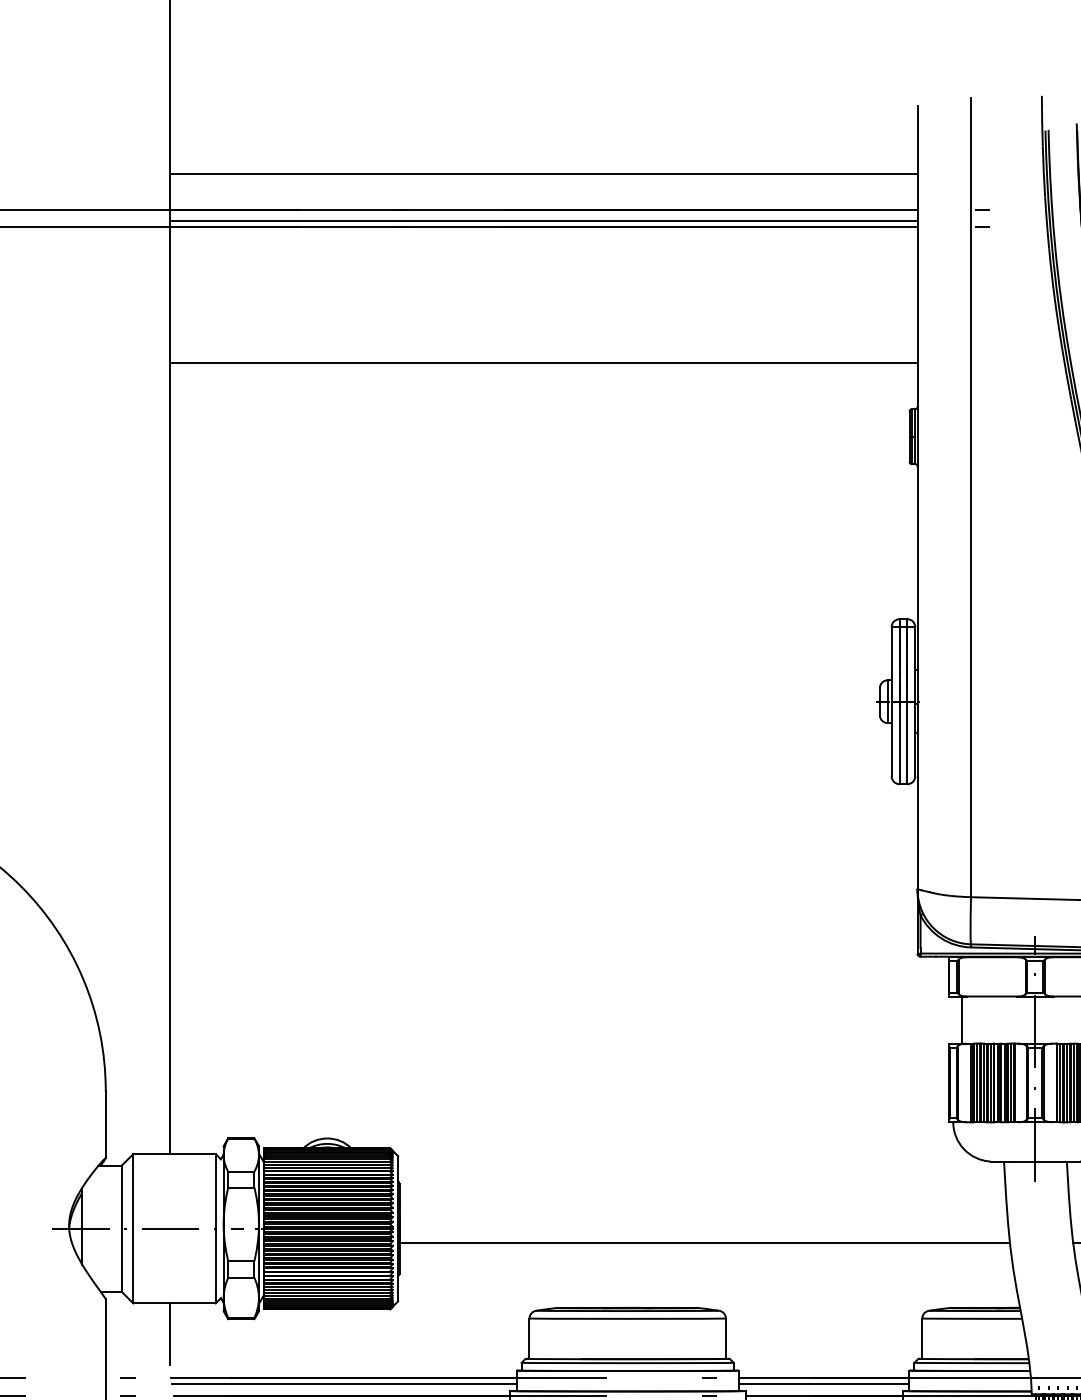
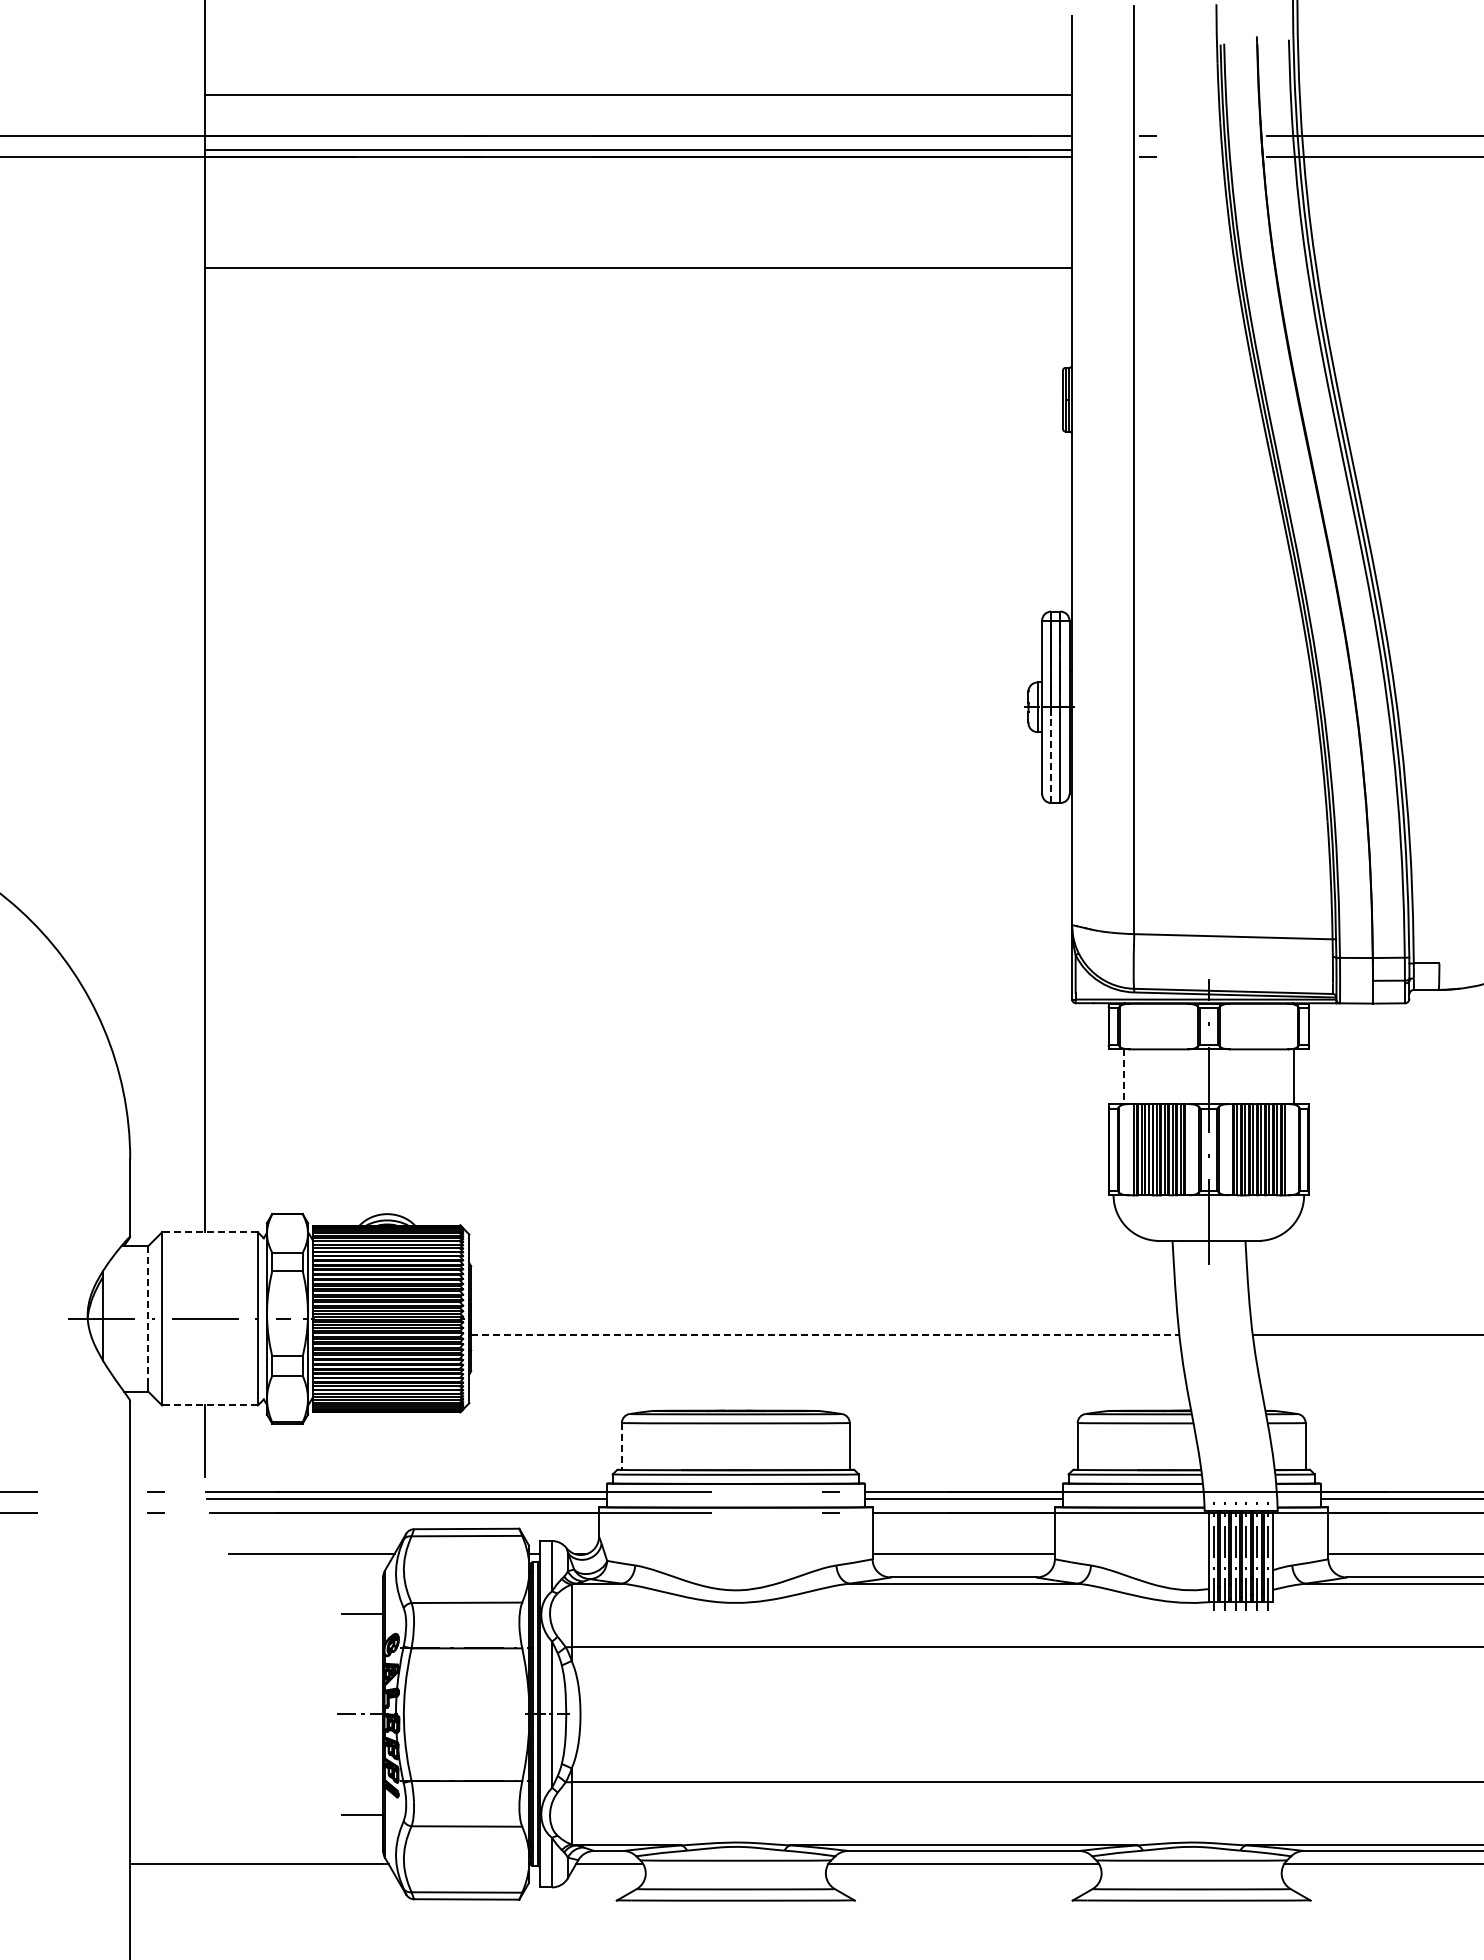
line: (543, 363) -> (638, 268), moved
line: (899, 743) -> (1051, 755), solid -> dashed
line: (961, 1020) -> (1123, 1077), solid -> dashed
line: (174, 1154) -> (210, 1232), solid -> dashed
line: (121, 1224) -> (148, 1313), solid -> dashed
line: (704, 1243) -> (825, 1335), solid -> dashed
line: (174, 1303) -> (210, 1405), solid -> dashed
line: (529, 1338) -> (621, 1446), solid -> dashed

